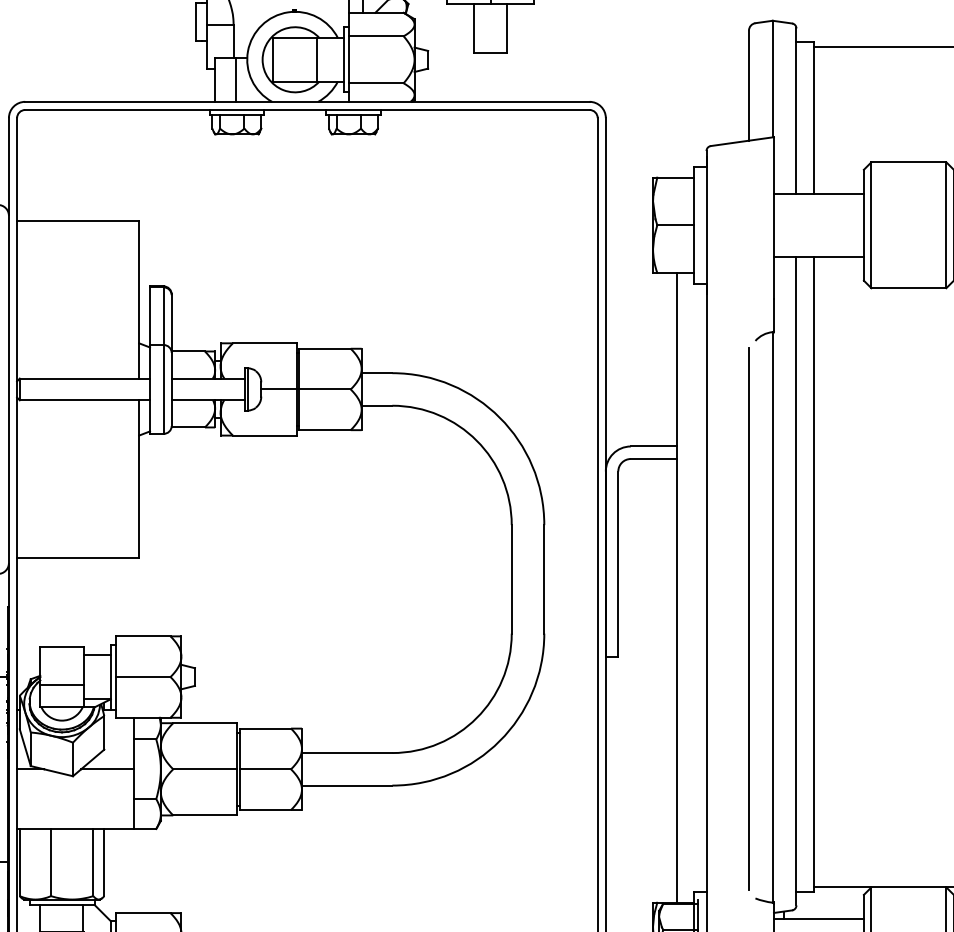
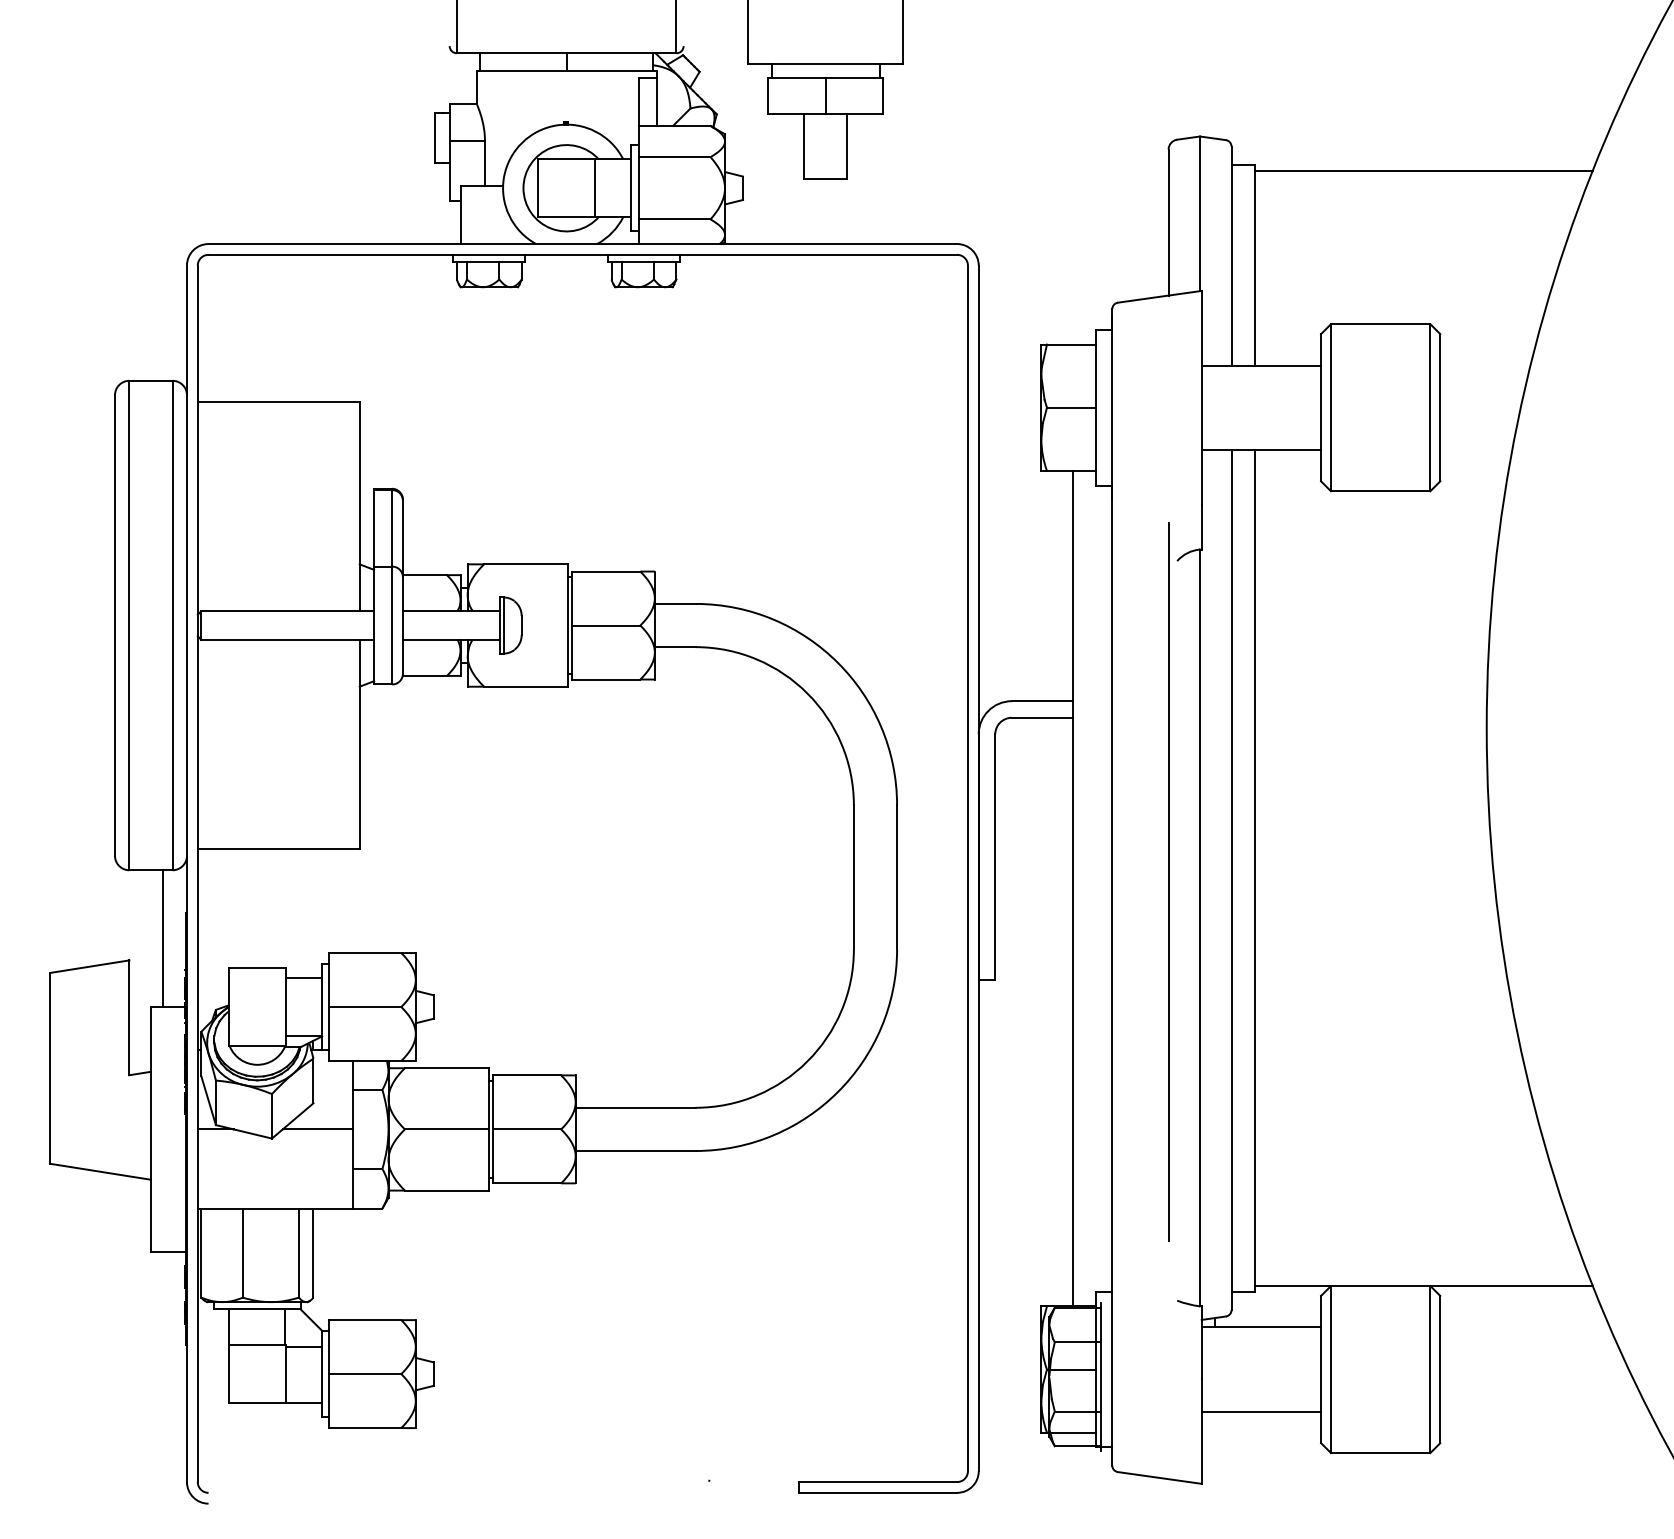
line: (235, 80) -> (487, 215), removed
line: (278, 389) -> (544, 625), removed
line: (748, 618) -> (1168, 881), moved
line: (62, 684) -> (257, 1017), removed

